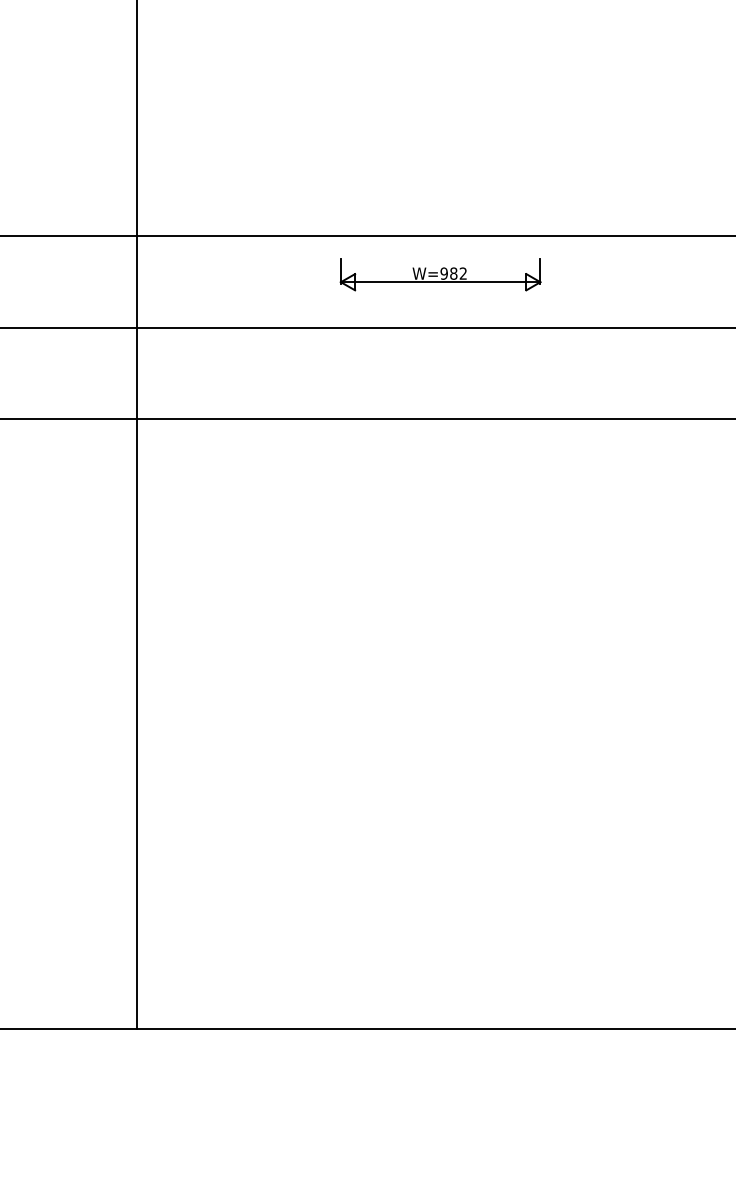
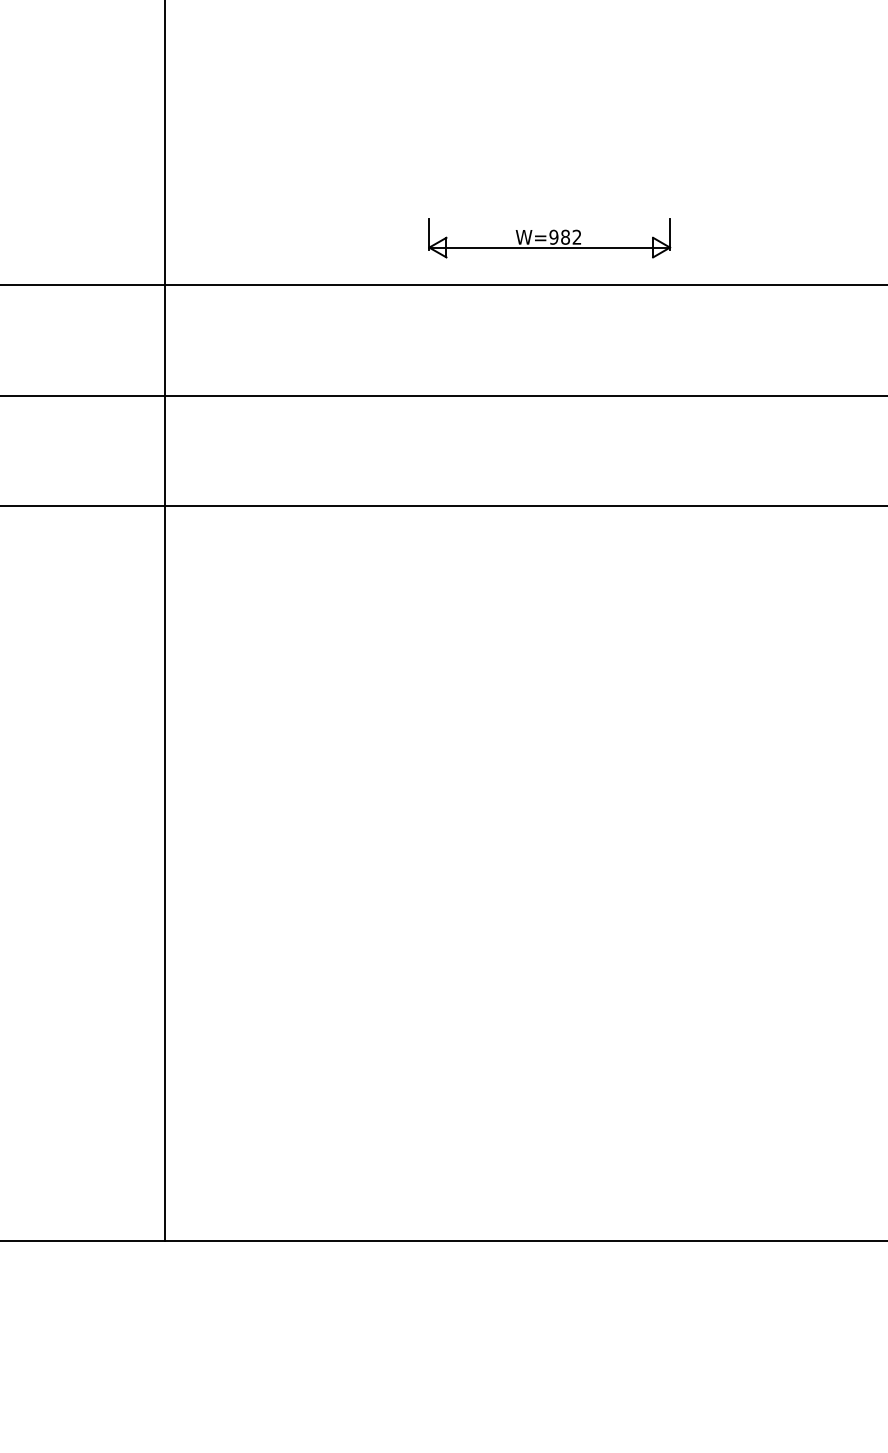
part: (440, 274) -> (549, 238), moved

